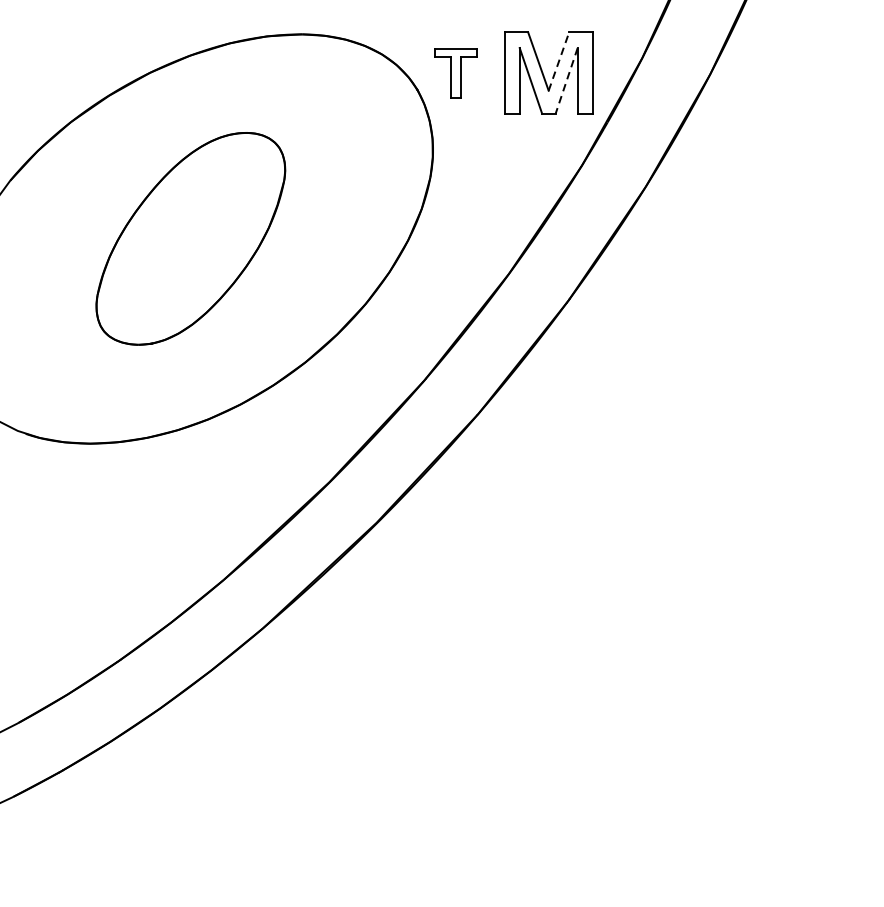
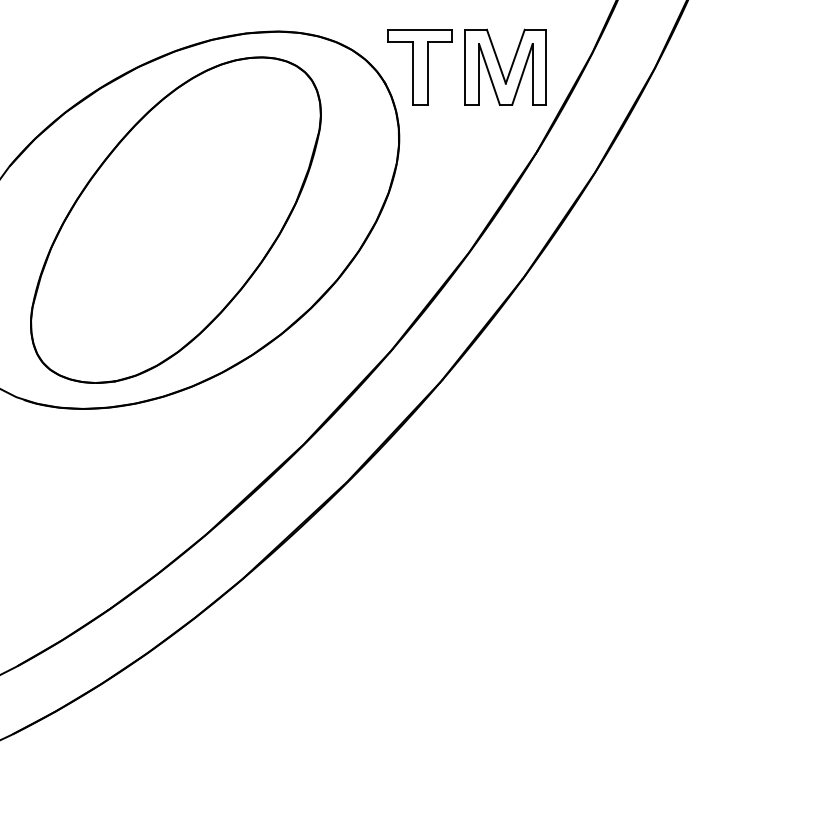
line: (559, 61) -> (515, 56), dashed -> solid
part: (455, 73) -> (419, 67), size x1.67
line: (566, 80) -> (522, 74), dashed -> solid
part: (190, 238) -> (175, 219), size x1.67

